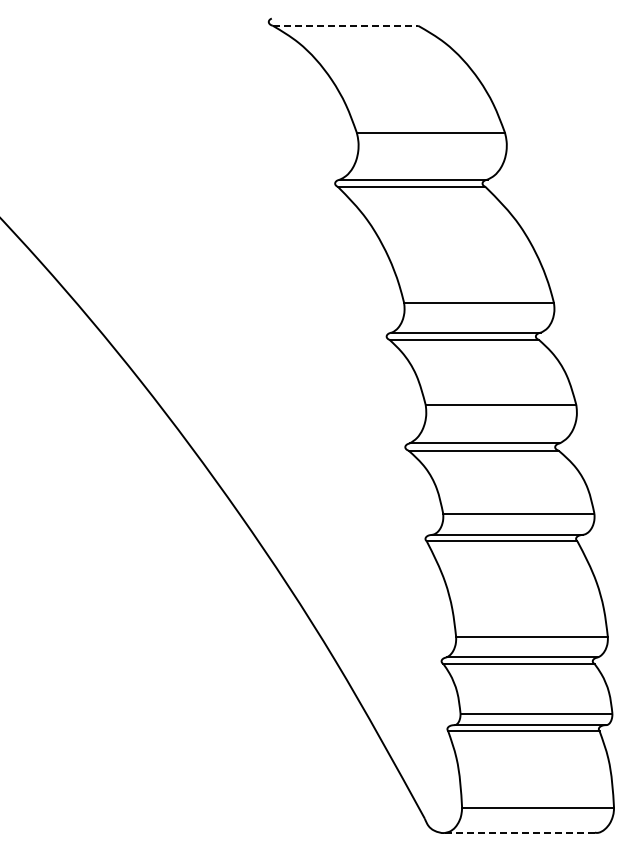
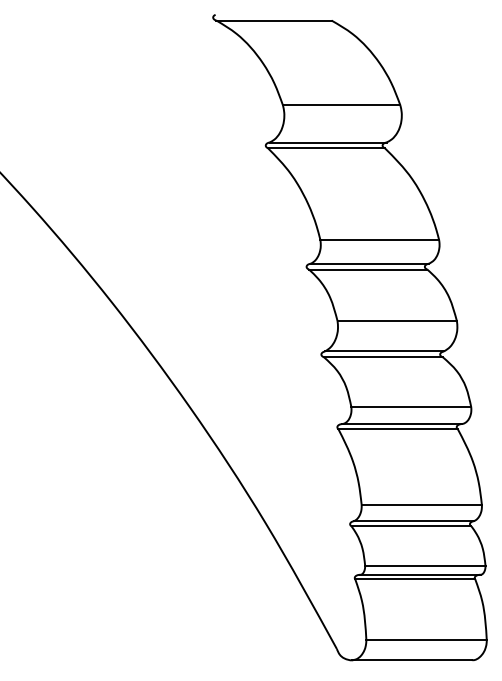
line: (345, 25) -> (273, 20), dashed -> solid
line: (519, 833) -> (411, 660), dashed -> solid

